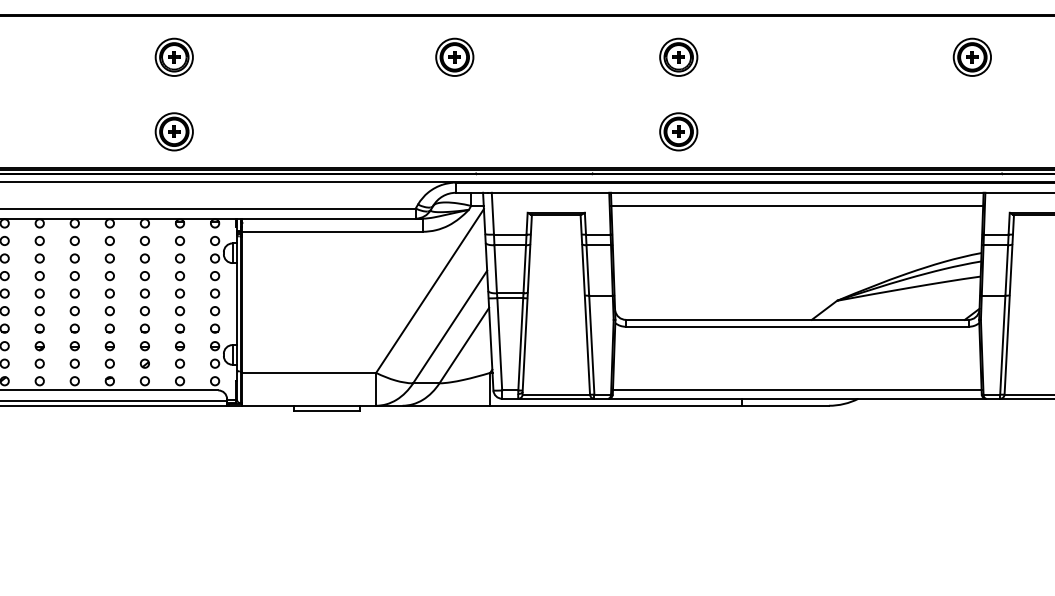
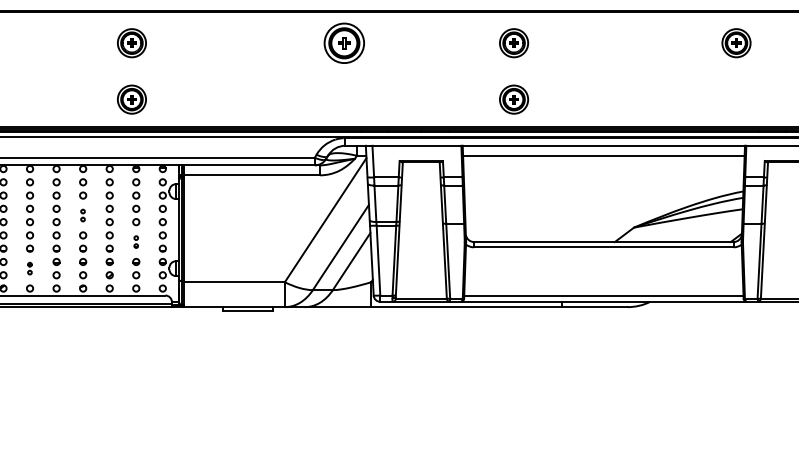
part: (454, 56) -> (344, 42), size x1.4
part: (109, 284) -> (82, 215), size x0.6
part: (179, 319) -> (135, 241), size x0.6
part: (39, 354) -> (29, 268), size x0.6

